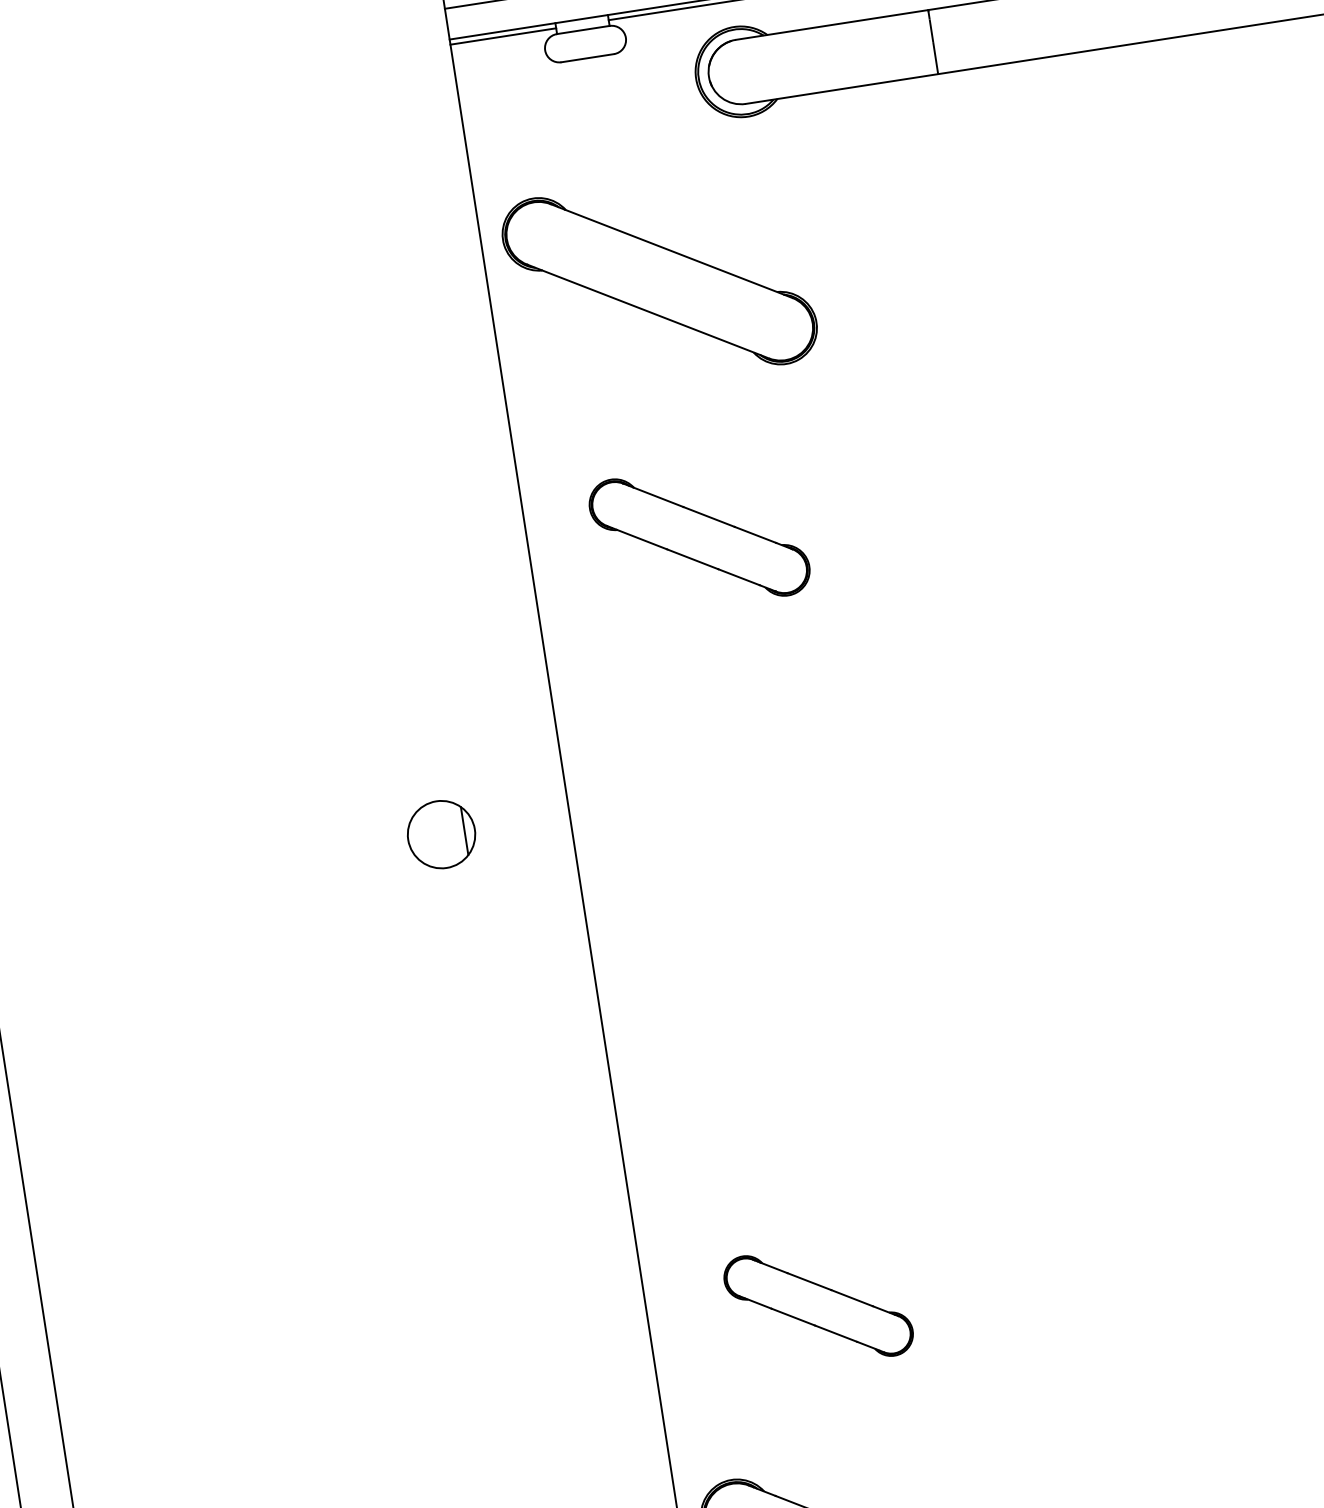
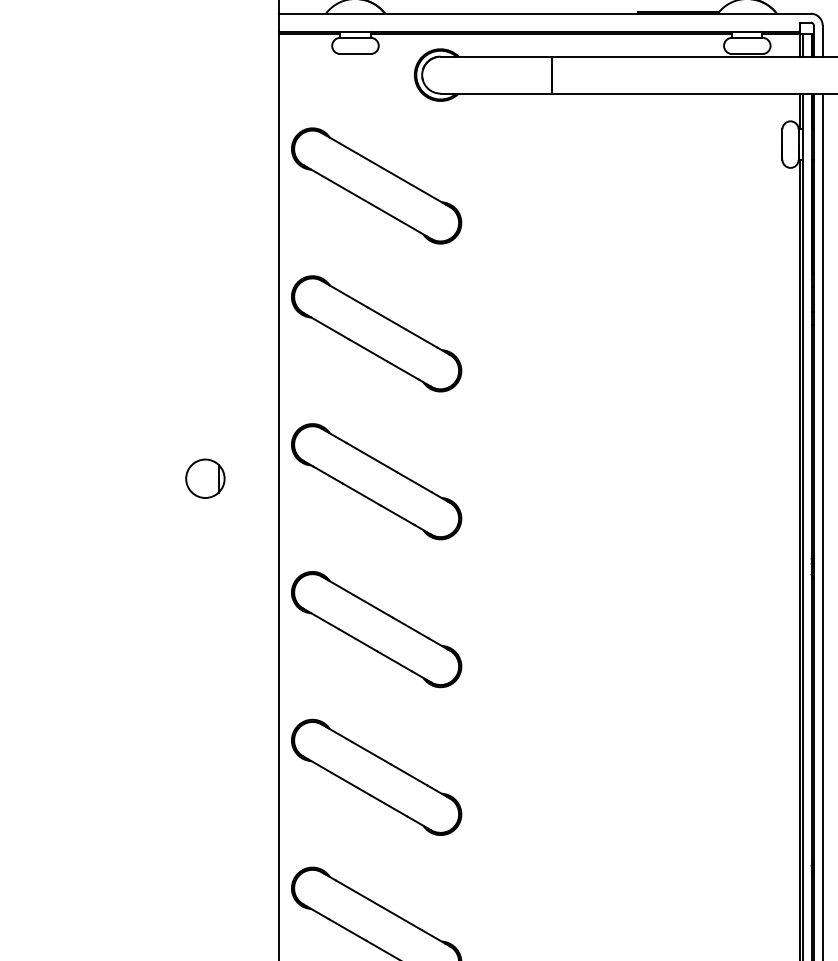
part: (699, 536) -> (376, 333), size x1.43
part: (738, 793) -> (376, 481), added
part: (778, 1050) -> (376, 629), added
part: (817, 1304) -> (376, 776), size x1.67

